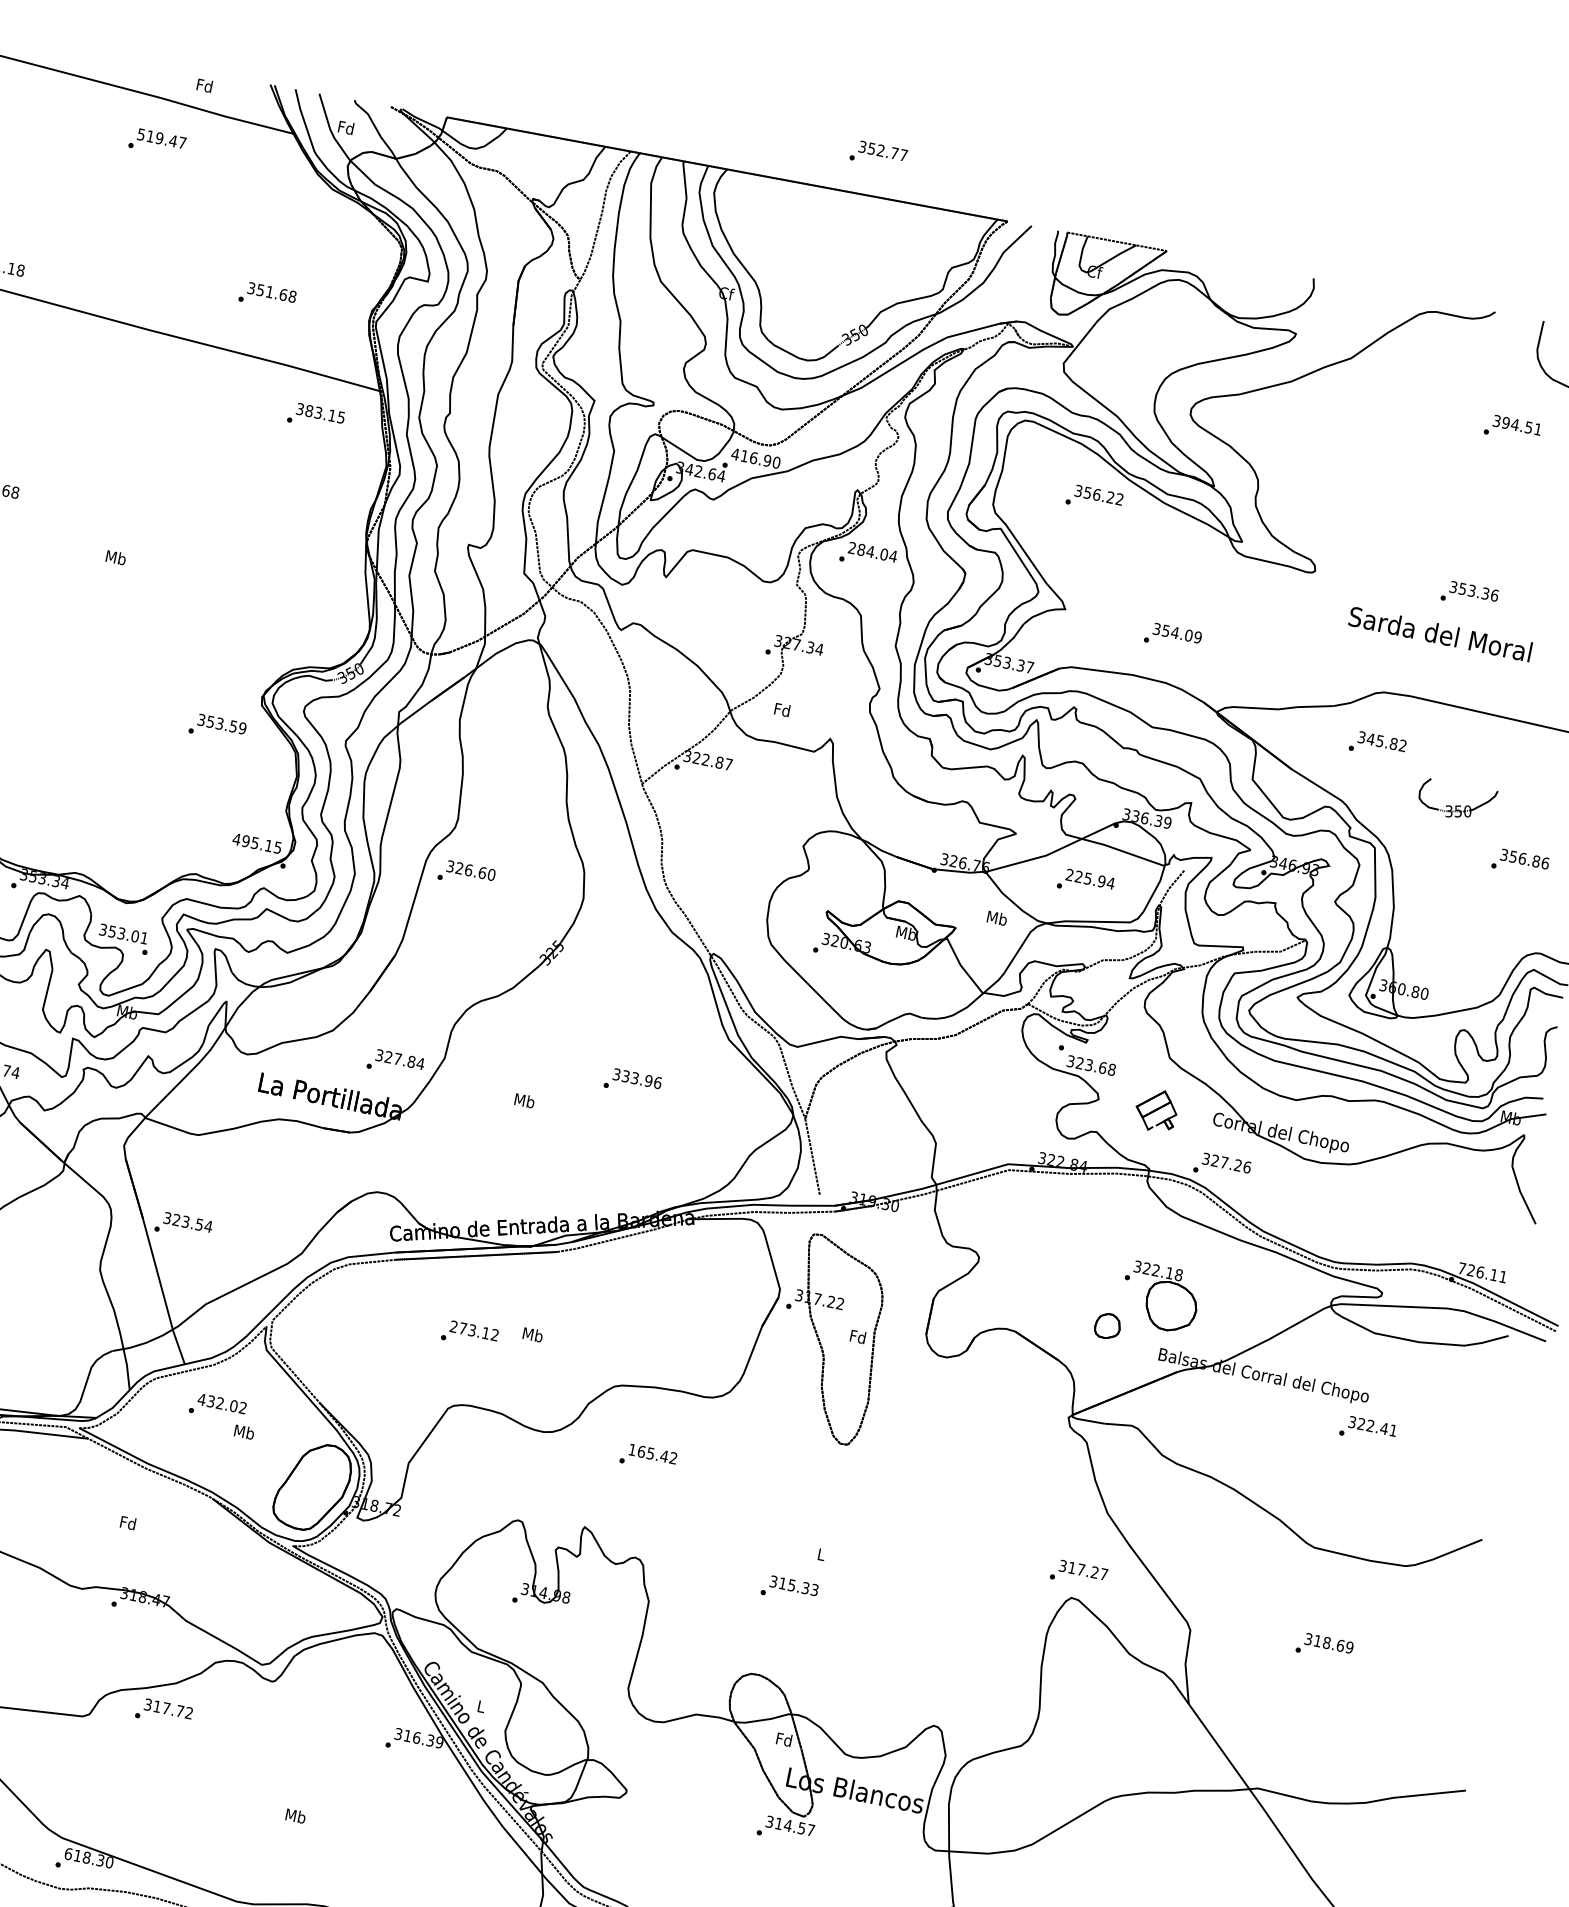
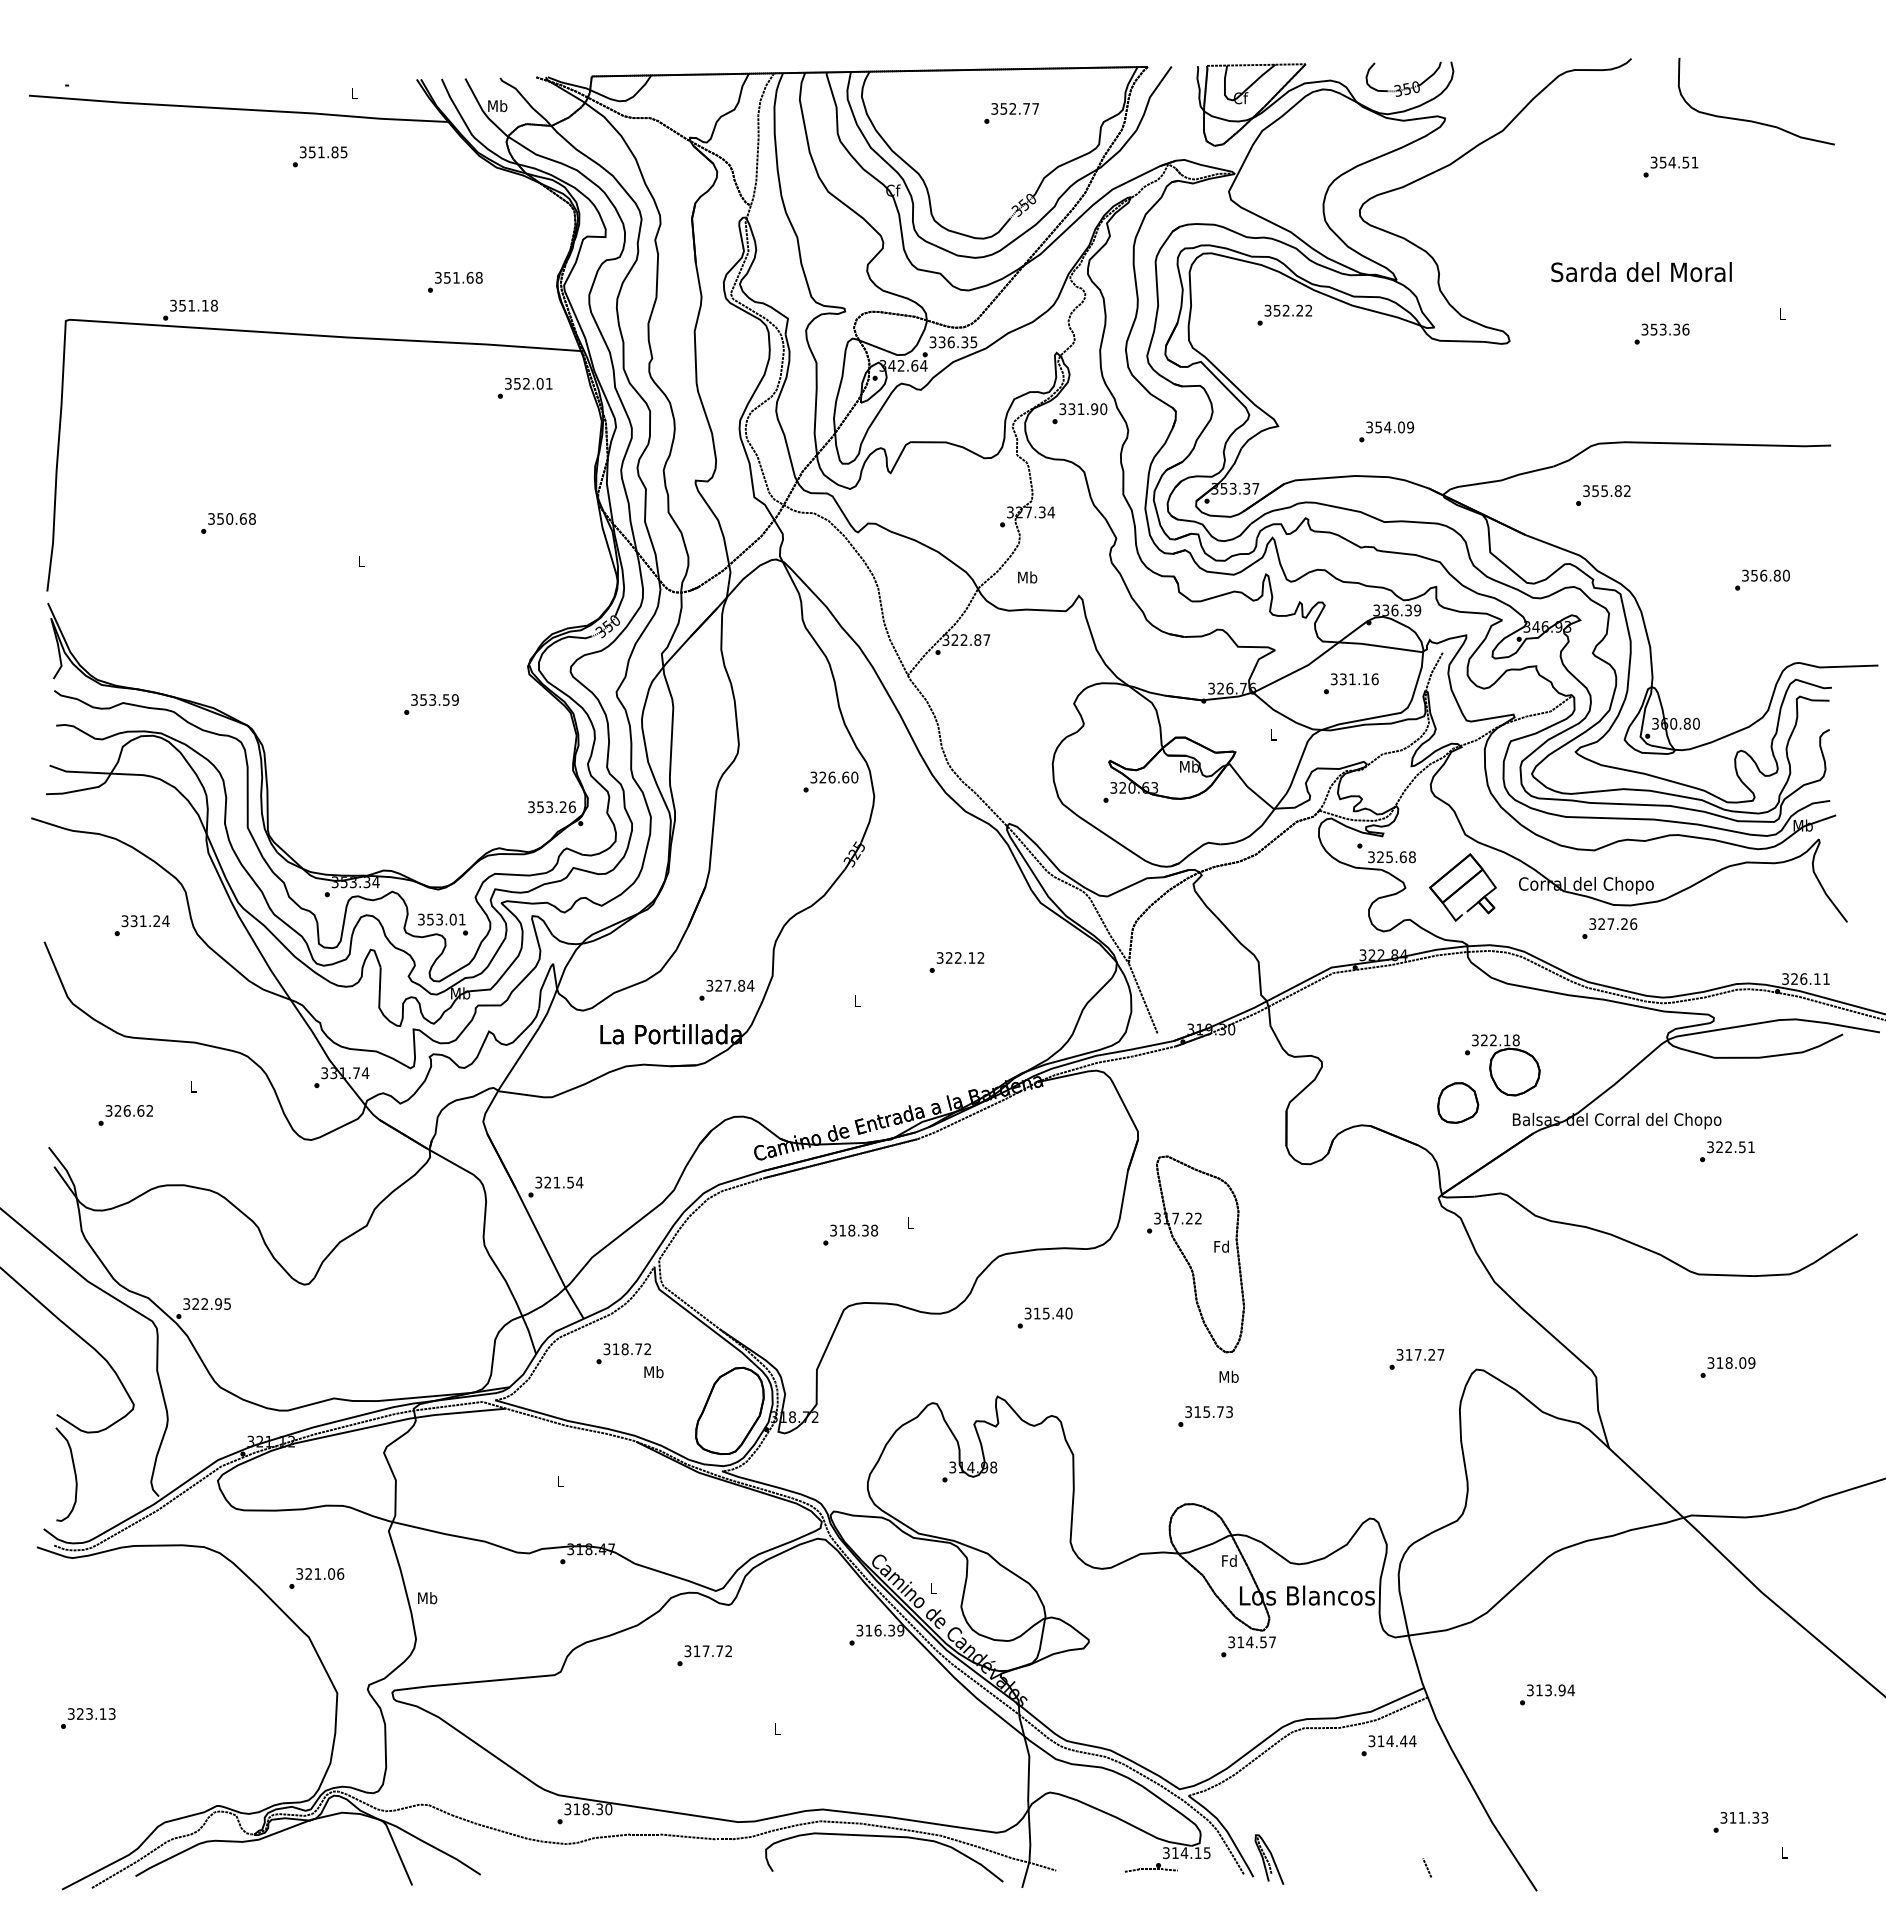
text: (204, 85) -> (354, 93), Fd -> L
text: (346, 127) -> (497, 105), Fd -> Mb
text: (161, 138) -> (323, 152), 519.47 -> 351.85
text: (878, 154) -> (1011, 113), moved
text: (325, 414) -> (533, 383), 383.15 -> 352.01
text: (1505, 422) -> (1662, 162), 394.51 -> 354.51
text: (756, 458) -> (953, 342), 416.90 -> 336.35
text: (1096, 494) -> (1285, 310), 356.22 -> 352.22
text: (872, 552) -> (1083, 409), 284.04 -> 331.90
text: (115, 557) -> (360, 561), Mb -> L
text: (1440, 634) -> (1641, 272), moved
text: (782, 710) -> (1027, 577), Fd -> Mb
text: (217, 728) -> (431, 704), moved
text: (1370, 739) -> (1595, 491), 345.82 -> 355.82
part: (1456, 800) -> (1403, 78), moved
text: (256, 843) -> (551, 807), 495.15 -> 353.26
text: (1545, 863) -> (1786, 575), 356.86 -> 356.80
text: (466, 873) -> (830, 781), moved
text: (1090, 879) -> (1354, 679), 225.94 -> 331.16
text: (996, 917) -> (1272, 734), Mb -> L
text: (1089, 1064) -> (1389, 856), 323.68 -> 325.68
text: (641, 1079) -> (964, 957), 333.96 -> 322.12
text: (523, 1100) -> (856, 1000), Mb -> L
part: (1156, 1110) -> (1462, 887), size x1.67
text: (1222, 1166) -> (1609, 928), moved
text: (185, 1221) -> (556, 1182), 323.54 -> 321.54
text: (1462, 1268) -> (1785, 978), 726.11 -> 326.11
part: (1108, 1325) -> (1458, 1102), size x1.67
text: (474, 1330) -> (854, 1230), 273.12 -> 318.38
text: (532, 1335) -> (910, 1223), Mb -> L
part: (830, 1339) -> (1195, 1254), moved
text: (217, 1403) -> (622, 1349), 432.02 -> 318.72
text: (1384, 1429) -> (1742, 1147), 322.41 -> 322.51
text: (652, 1453) -> (1048, 1313), 165.42 -> 315.40
text: (128, 1523) -> (560, 1481), Fd -> L
text: (820, 1554) -> (1228, 1376), L -> Mb
text: (1078, 1574) -> (1416, 1359), moved
text: (805, 1587) -> (1220, 1411), 315.33 -> 315.73
text: (1340, 1645) -> (1742, 1362), 318.69 -> 318.09
text: (163, 1712) -> (704, 1655), moved
text: (295, 1815) -> (777, 1728), Mb -> L
text: (68, 1854) -> (567, 1809), 618.30 -> 318.30

